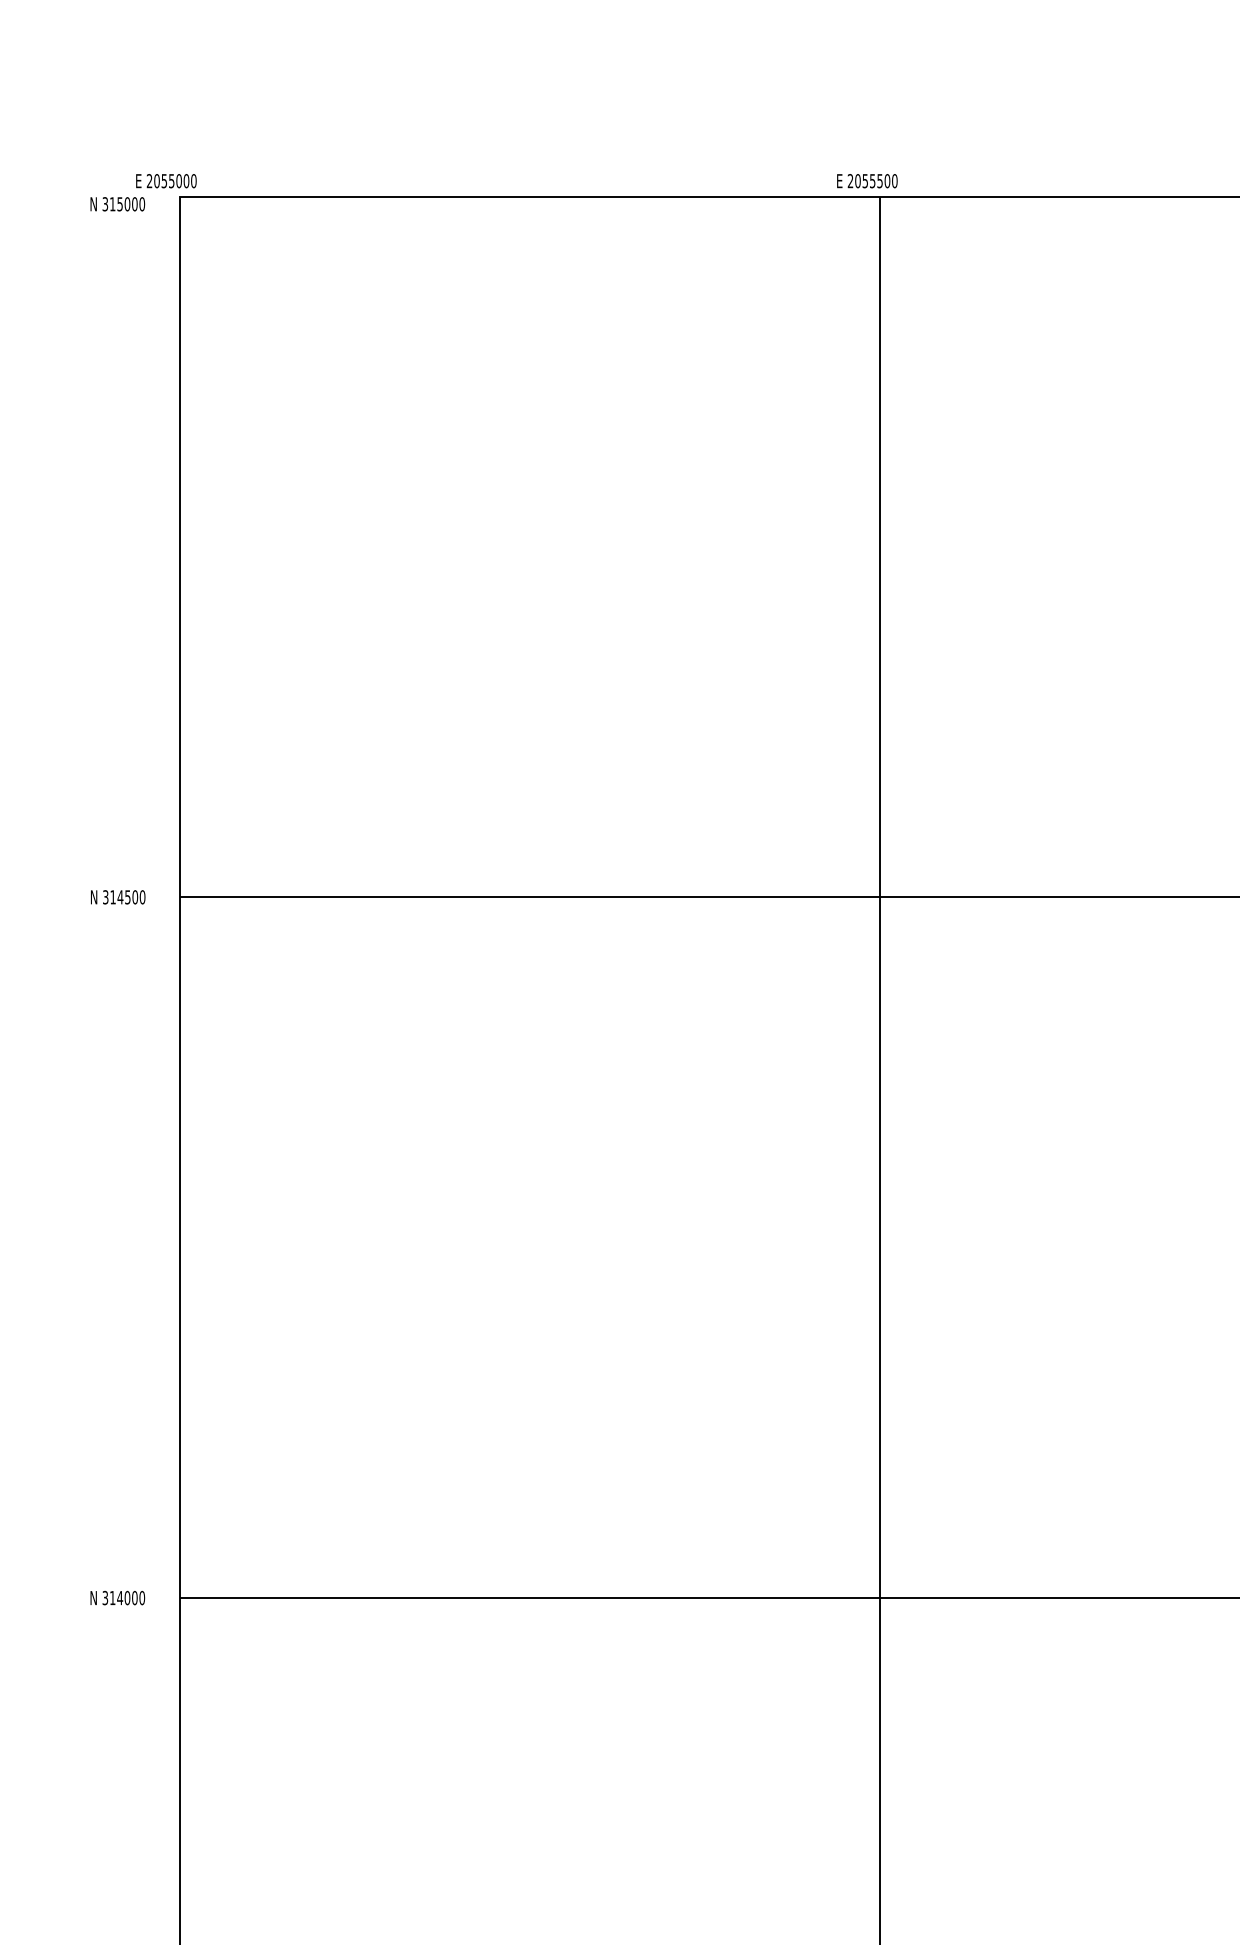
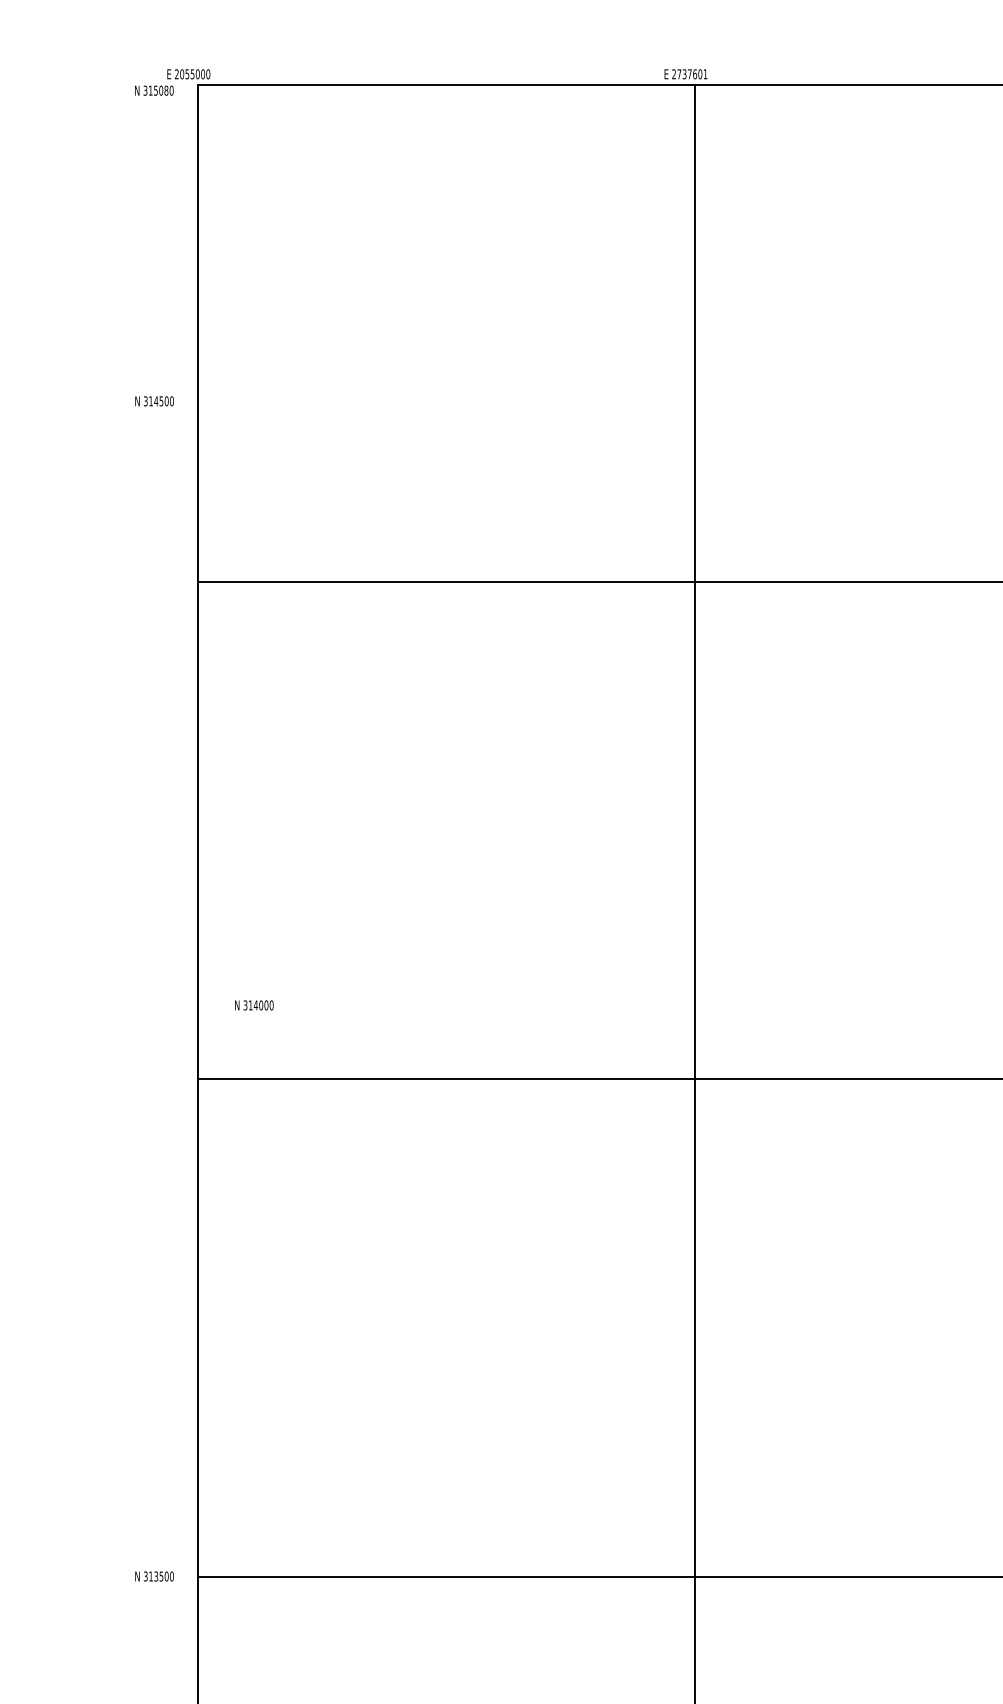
text: (876, 181) -> (692, 74), 2055500 -> 2737601
text: (134, 203) -> (166, 90), 315000 -> 315080
text: (118, 897) -> (154, 401), moved
text: (118, 1598) -> (254, 1005), moved

